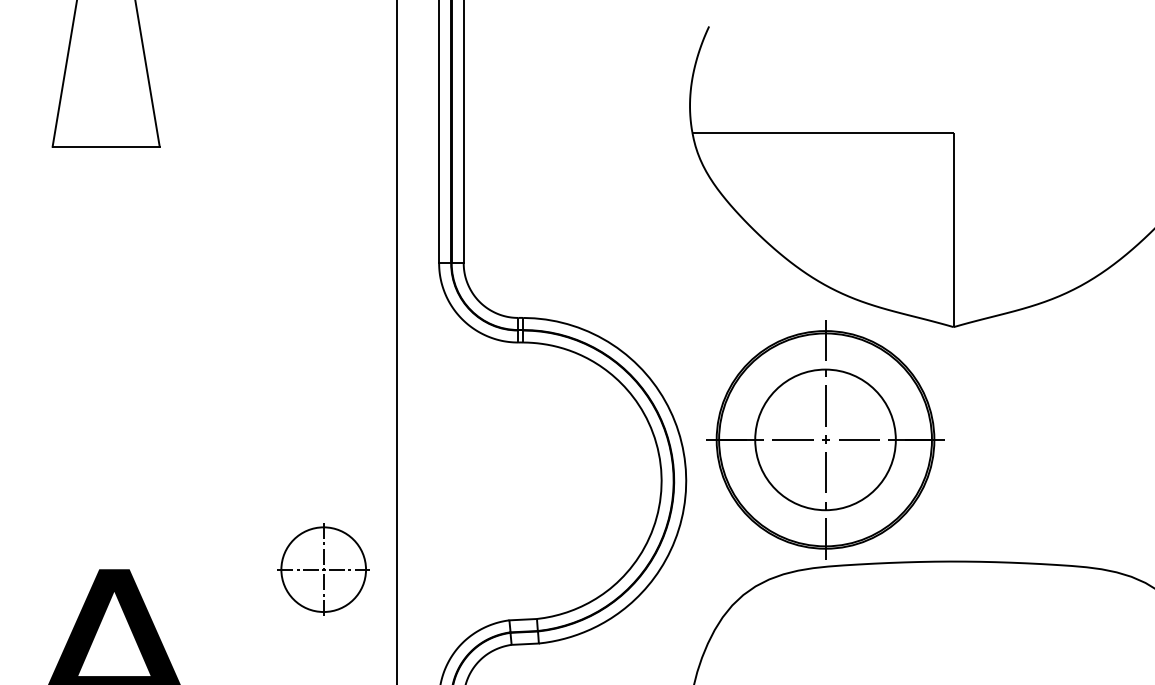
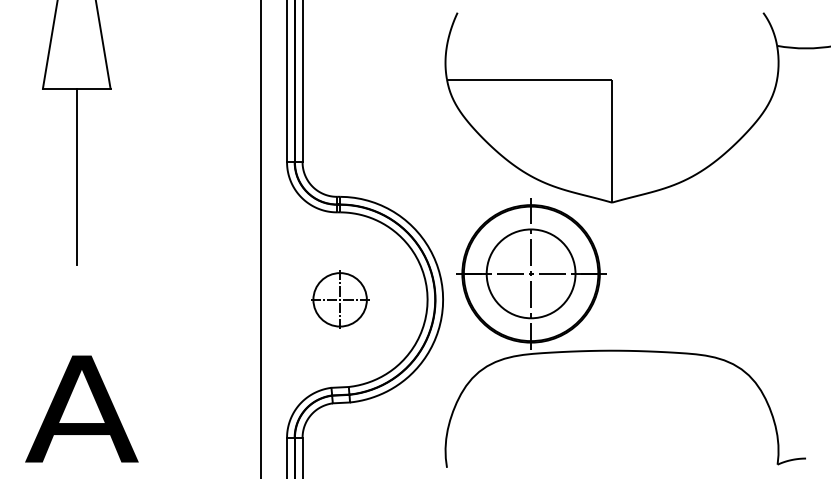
line: (105, 285) -> (76, 176), added
part: (324, 569) -> (340, 299), moved

